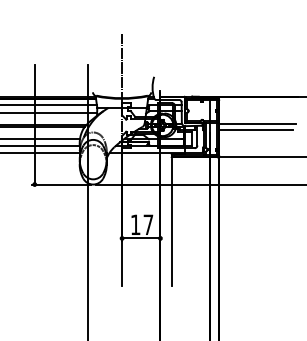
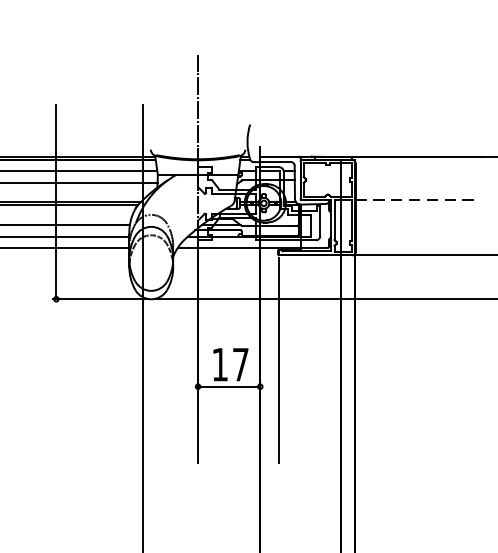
line: (257, 123) -> (417, 200), solid -> dashed
line: (256, 130) -> (416, 211), removed

